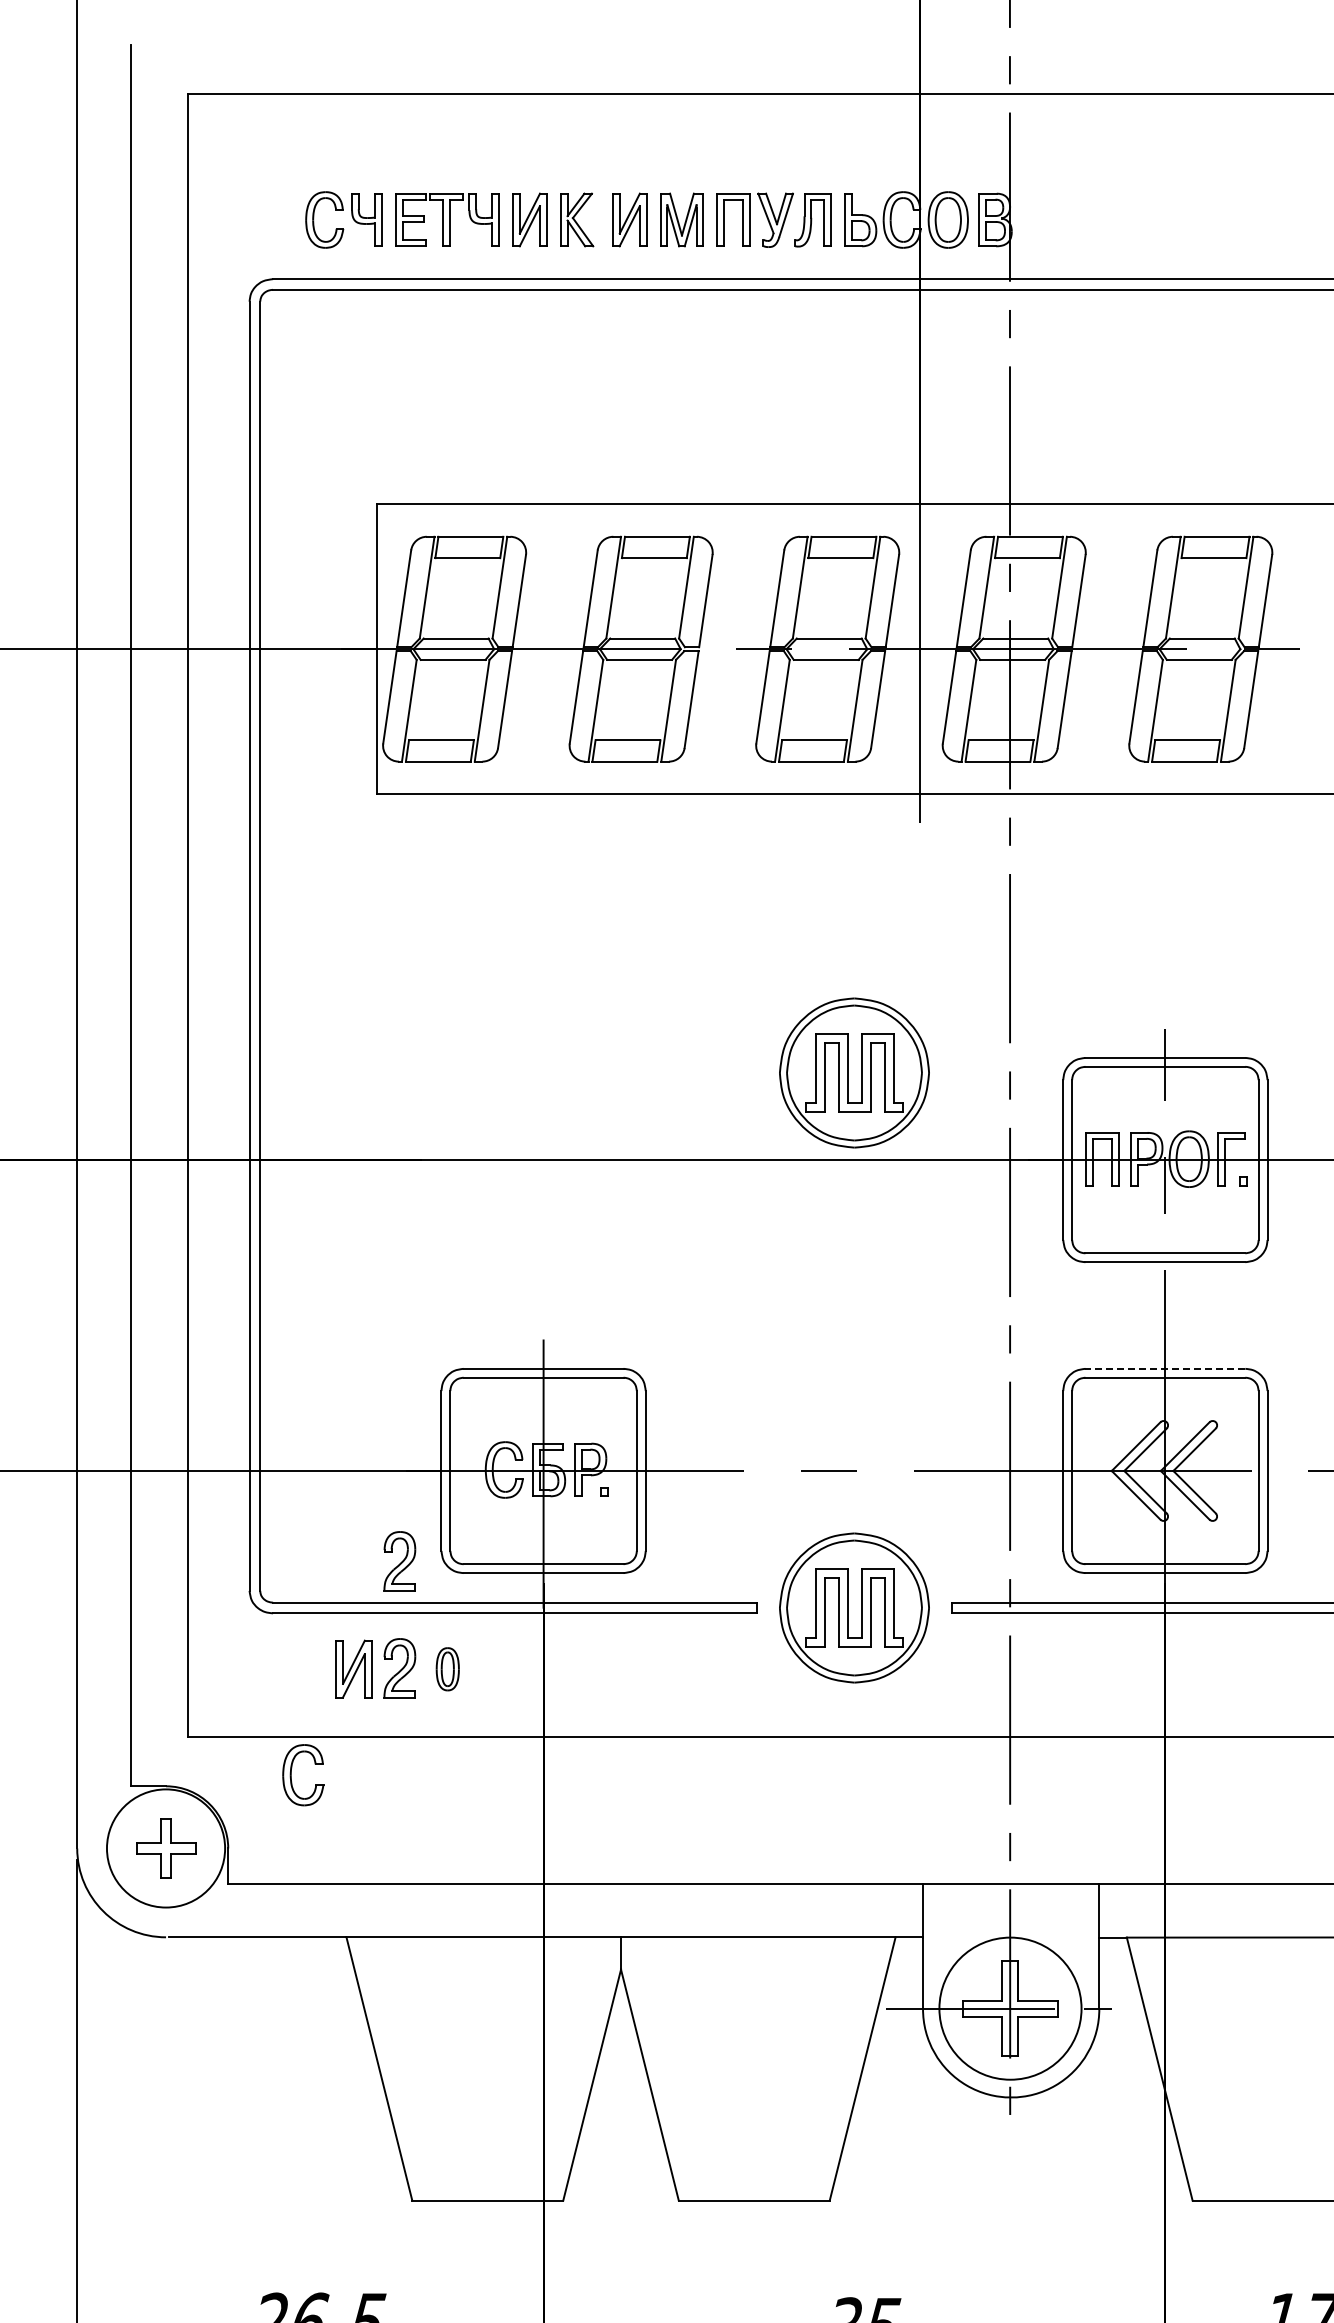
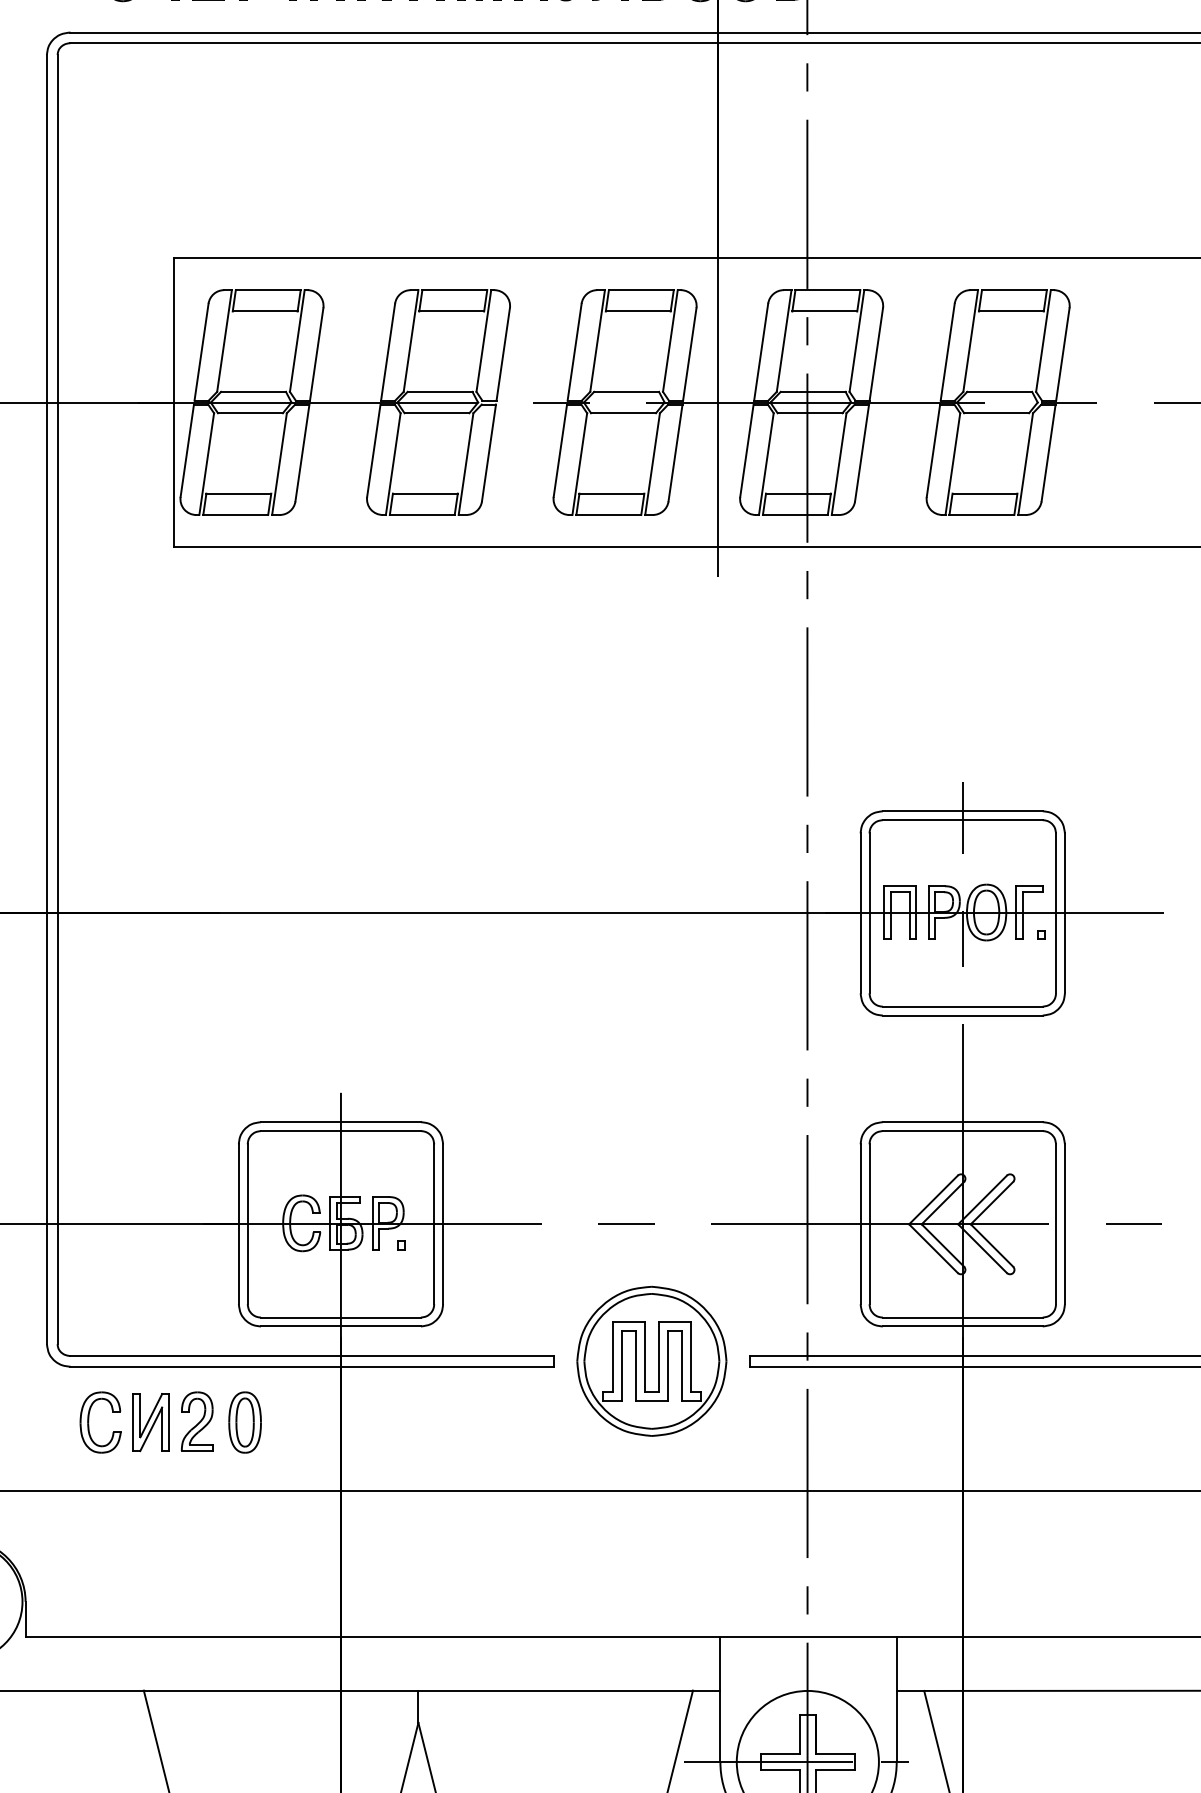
part: (854, 1072) -> (651, 825), removed
line: (1165, 1368) -> (962, 1121), dashed -> solid
part: (399, 1561) -> (196, 1314), removed
part: (447, 1669) -> (244, 1422), size x1.43
part: (291, 1775) -> (88, 1422), moved

